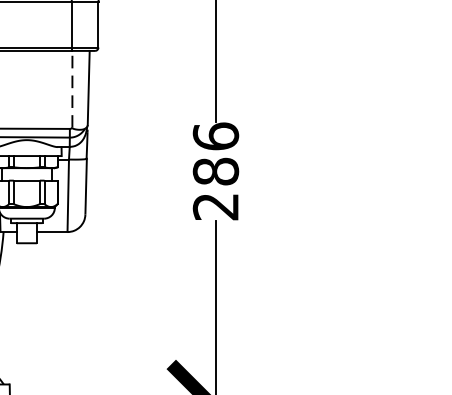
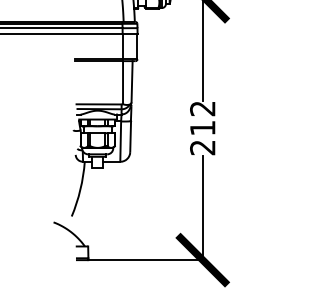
line: (73, 87) -> (123, 81), dashed -> solid
text: (215, 152) -> (202, 117), 286 -> 212

